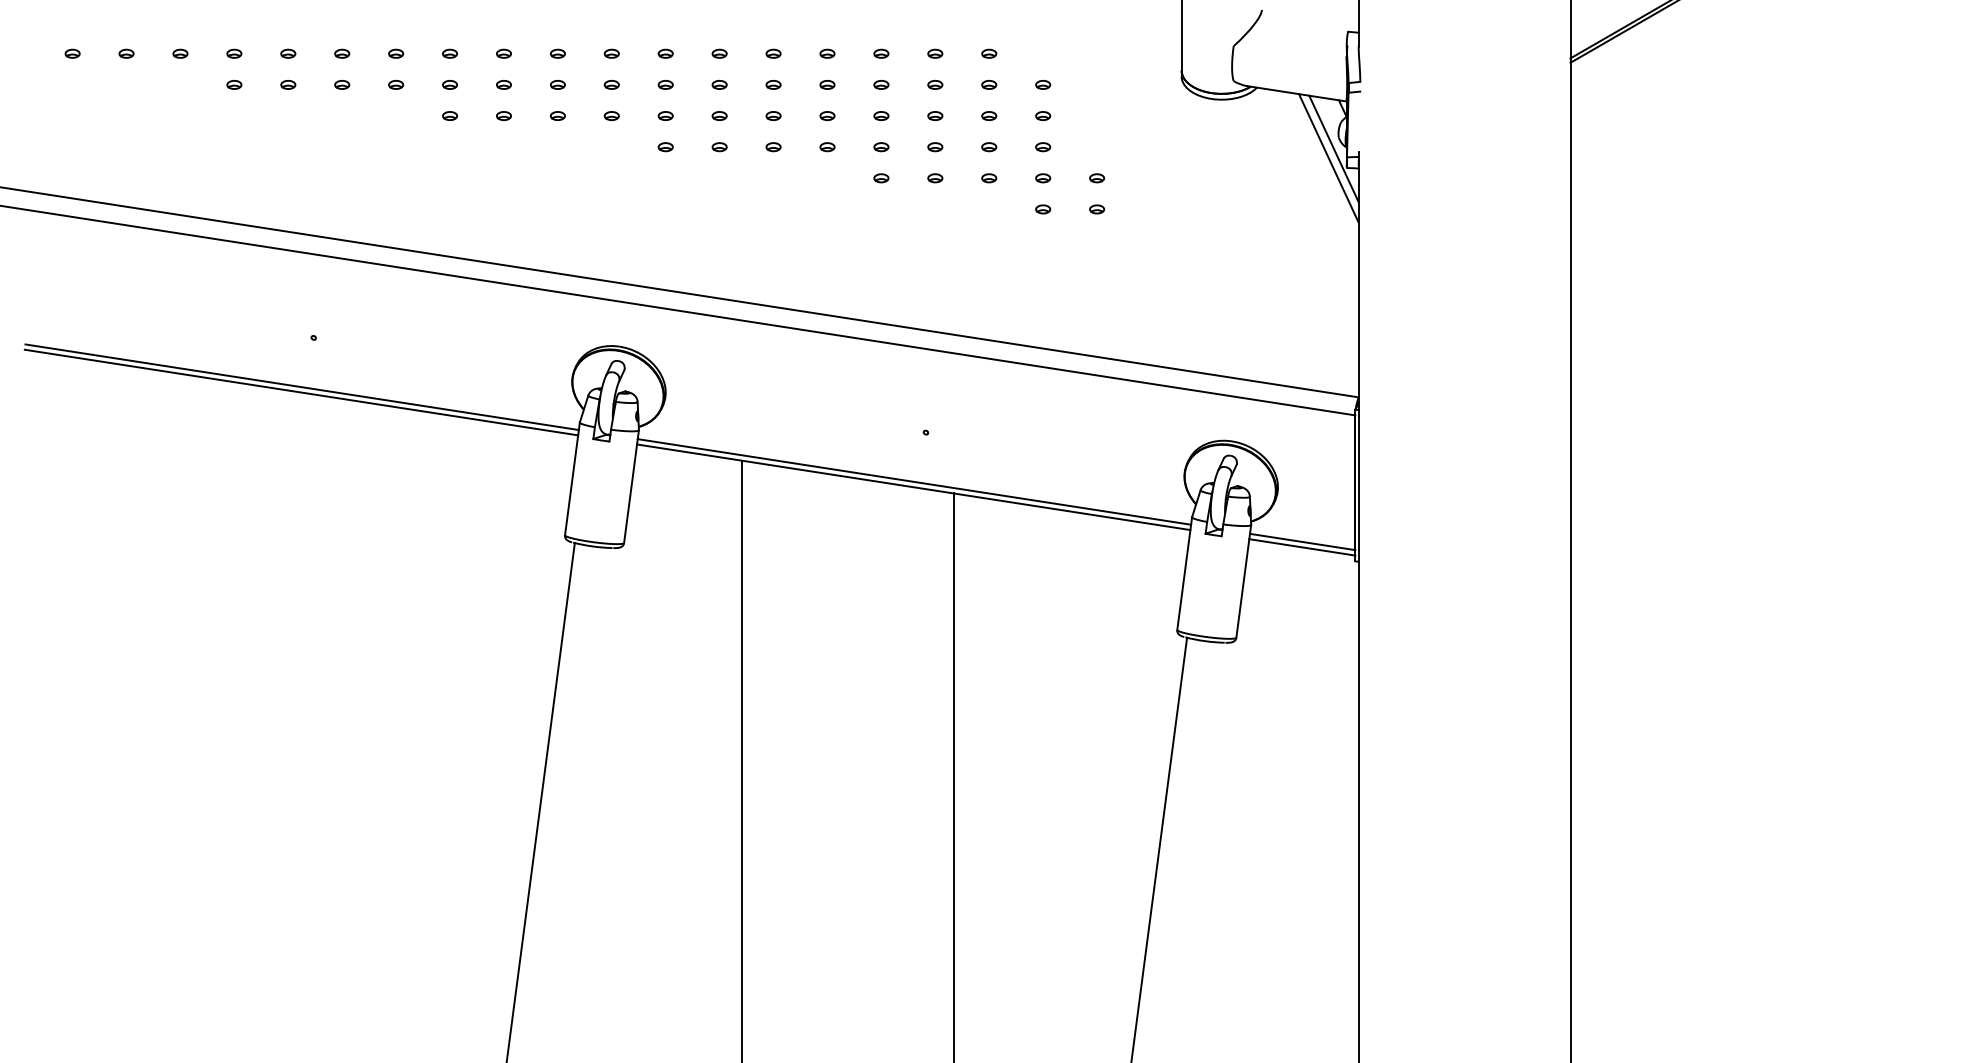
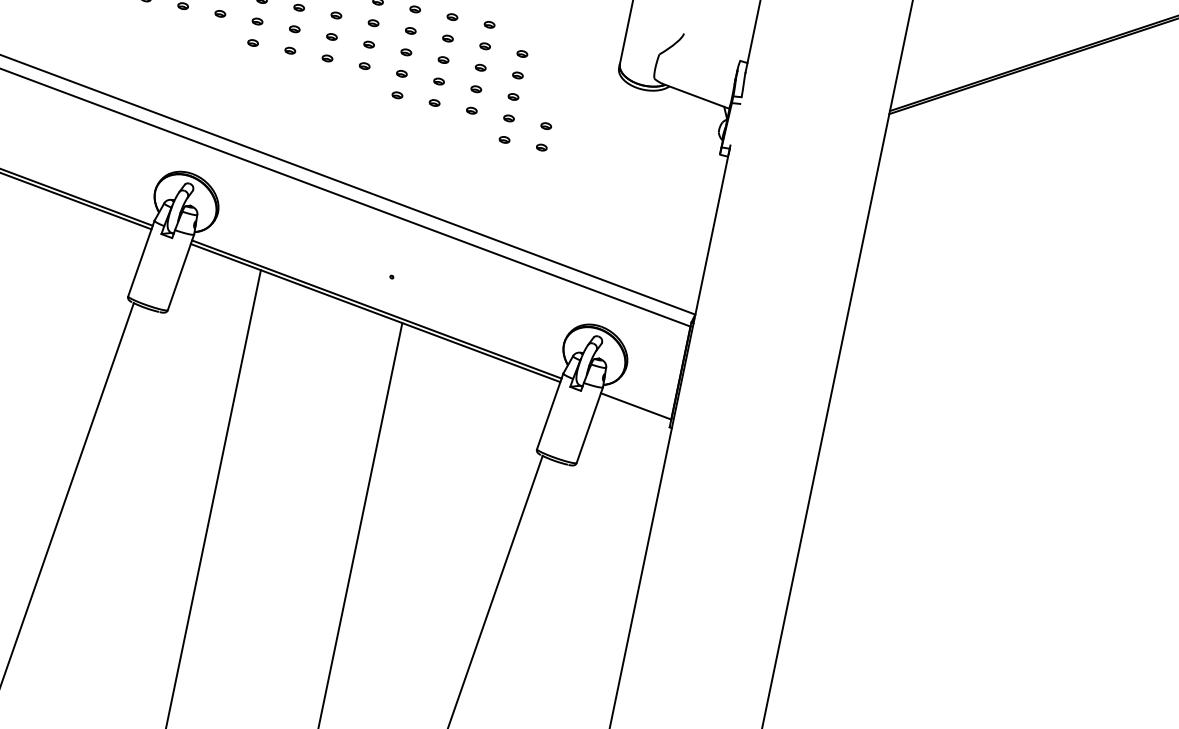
line: (1333, 148) -> (713, 139), removed
line: (1328, 158) -> (708, 145), removed
line: (1302, 547) -> (635, 410), removed

